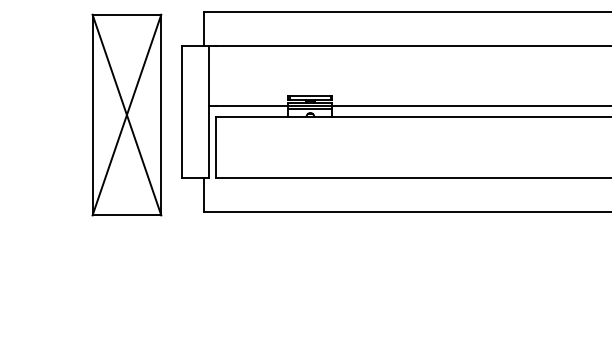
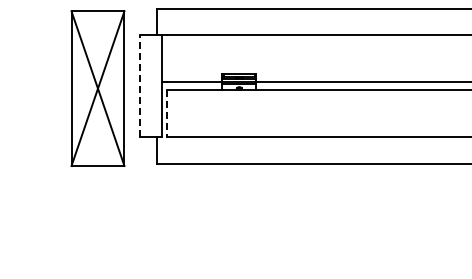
line: (182, 112) -> (140, 86), solid -> dashed
line: (215, 148) -> (166, 114), solid -> dashed

